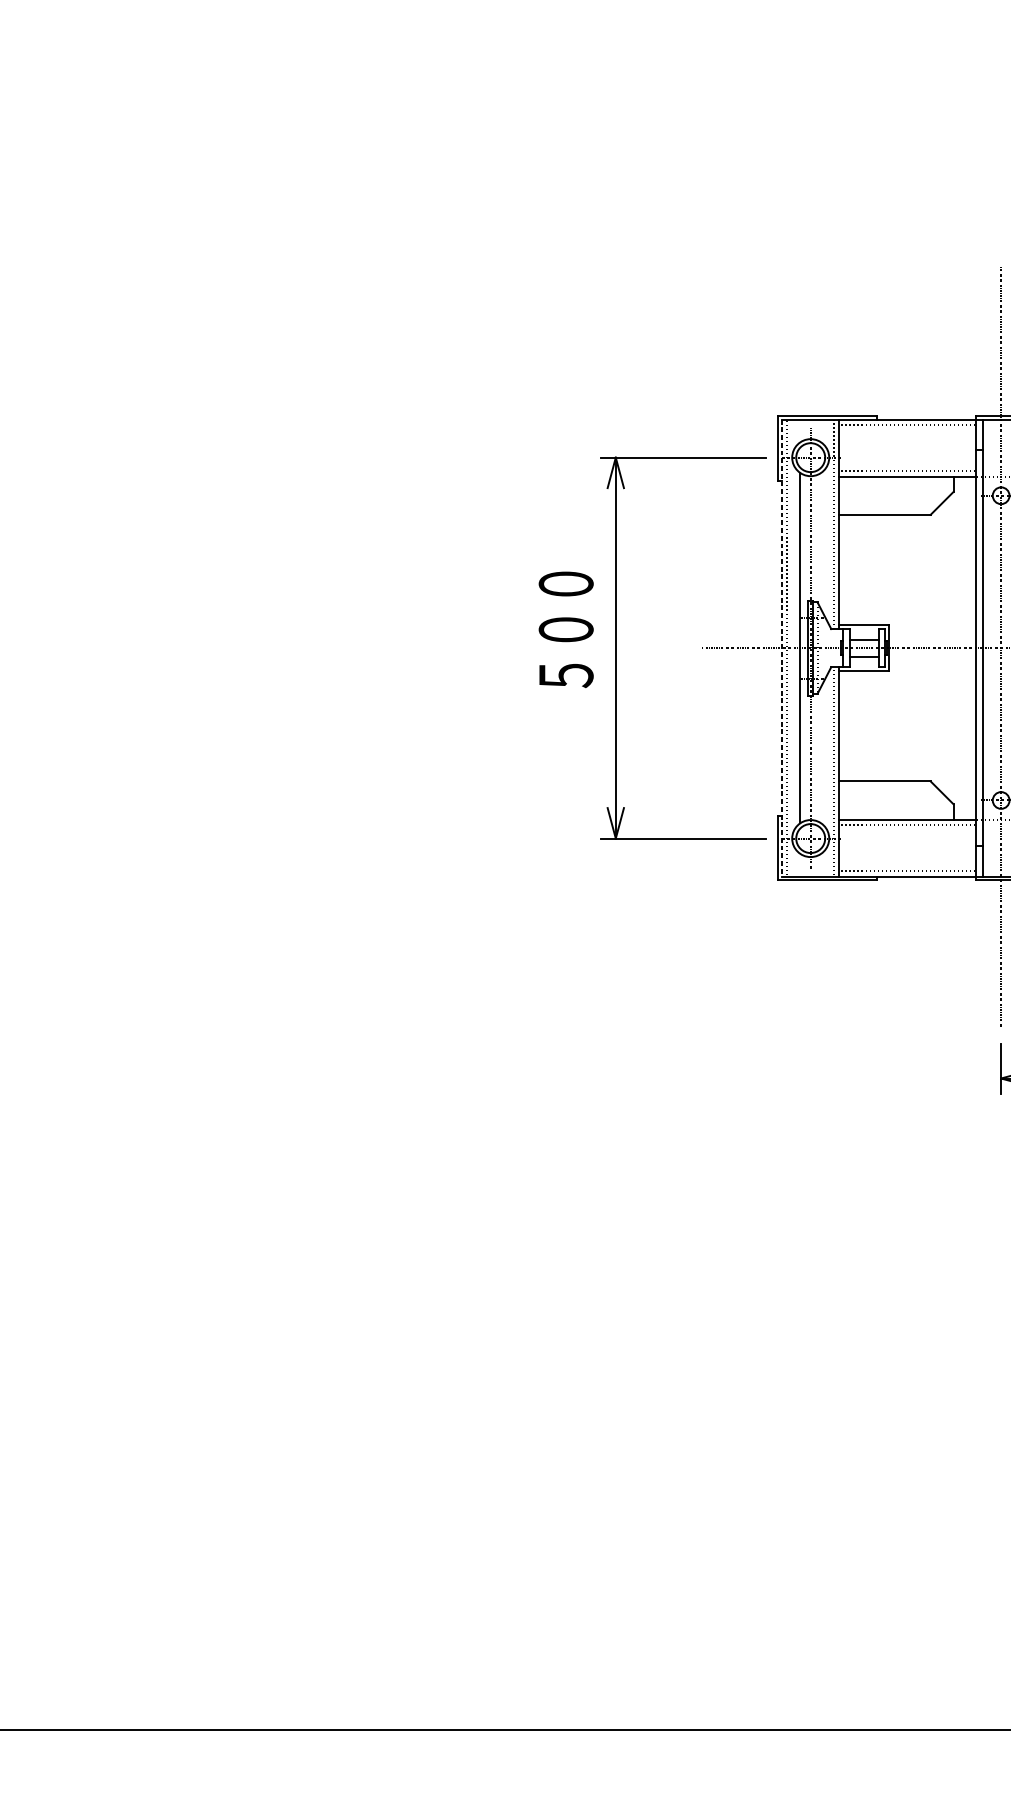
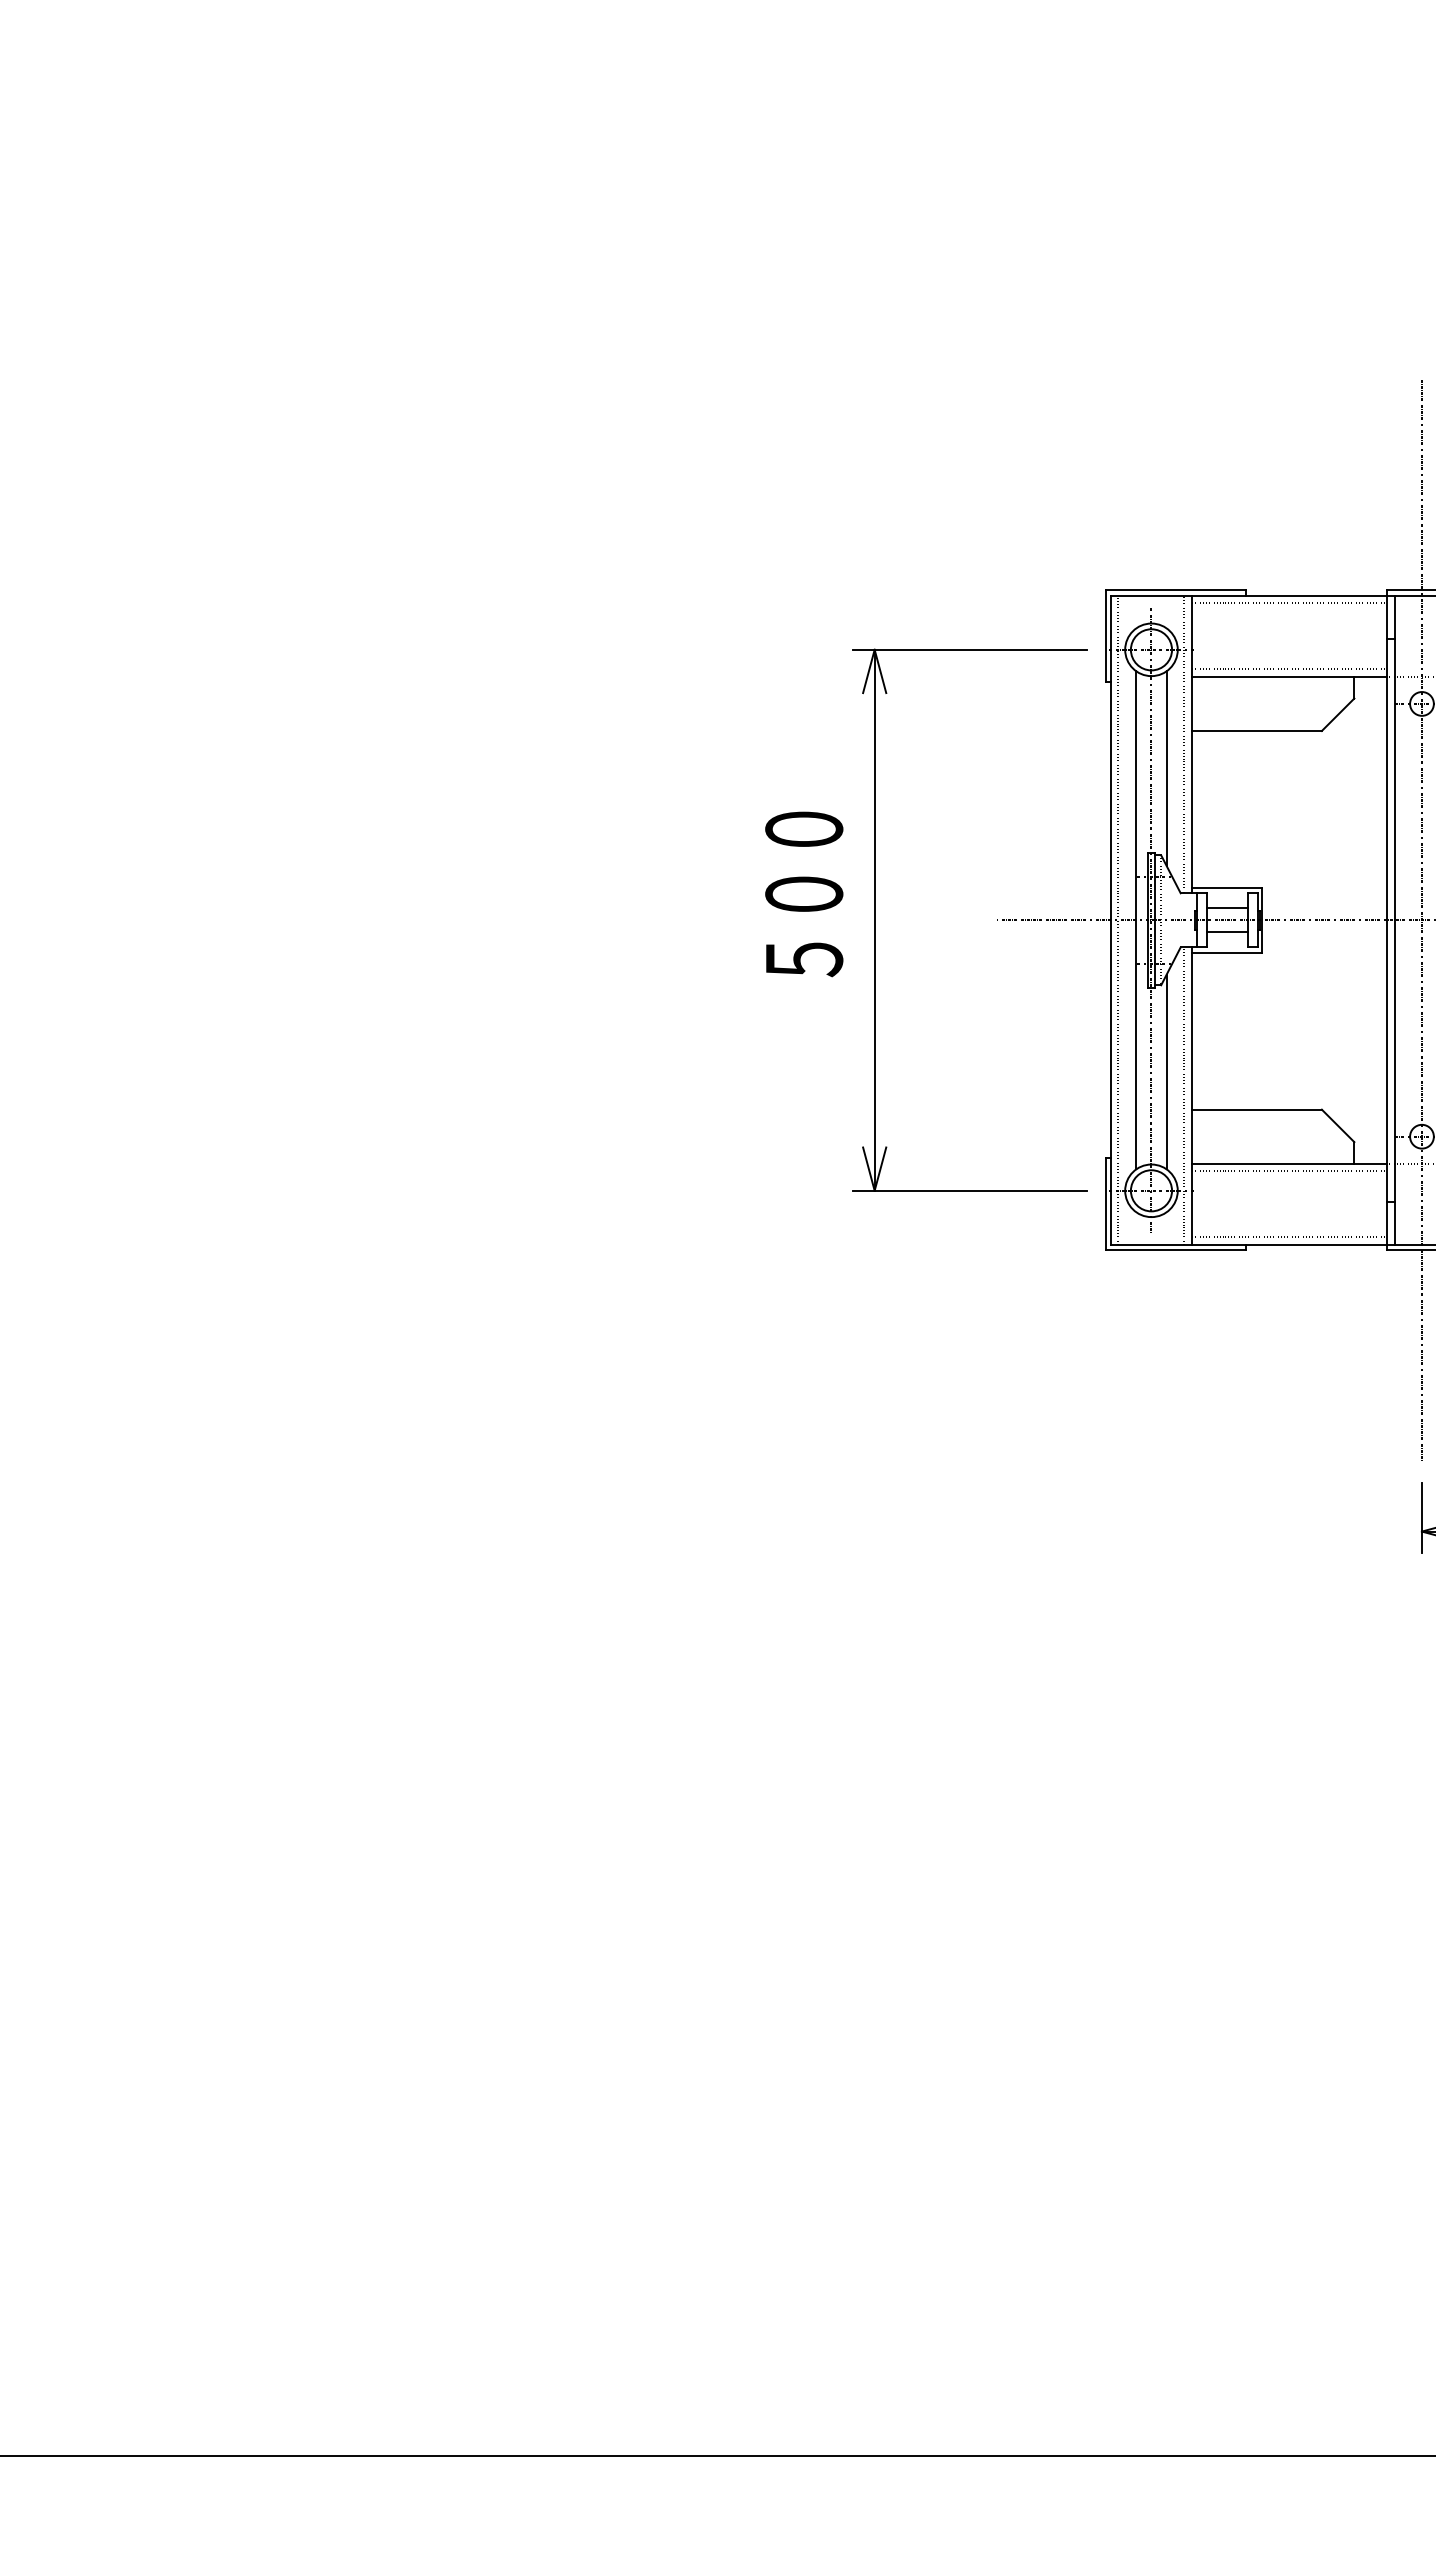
line: (821, 541) -> (1166, 768), added
line: (781, 648) -> (1110, 920), dashed -> solid
line: (821, 754) -> (1166, 1071), added

